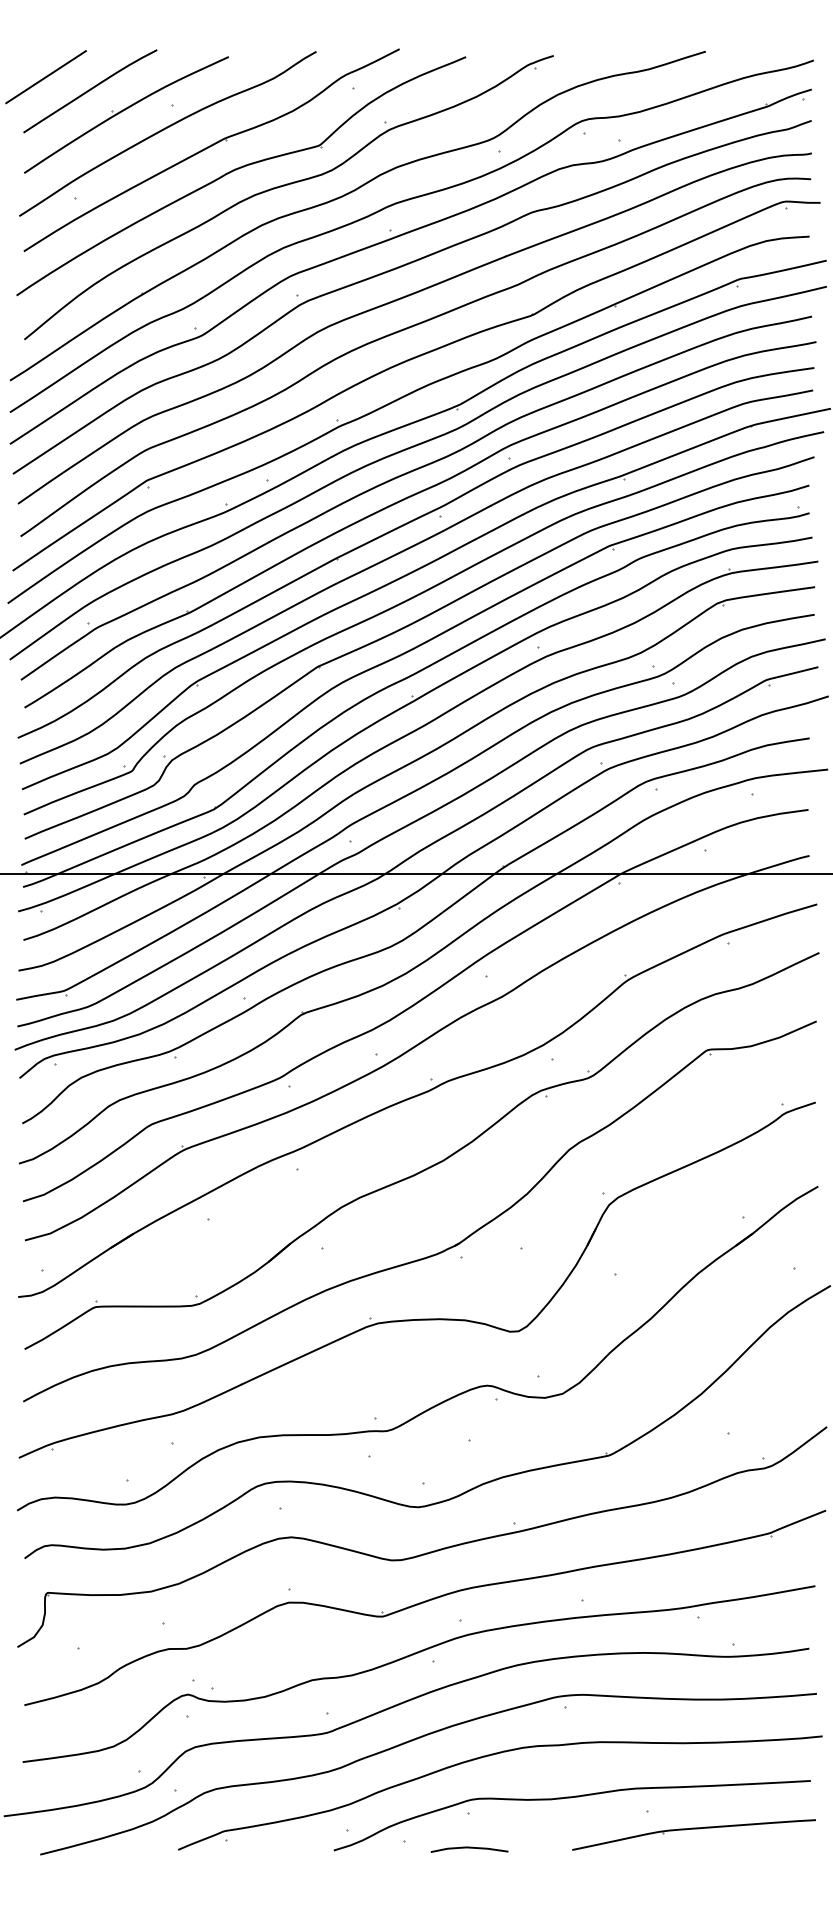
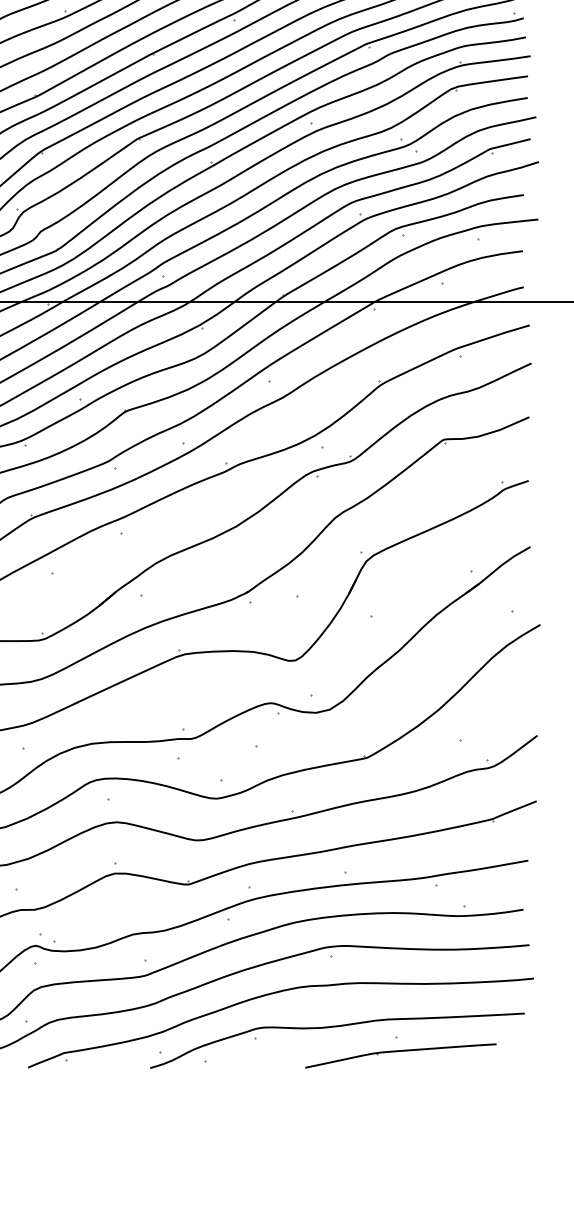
part: (693, 1834) -> (400, 1055), moved
line: (469, 1848) -> (256, 1066), removed

